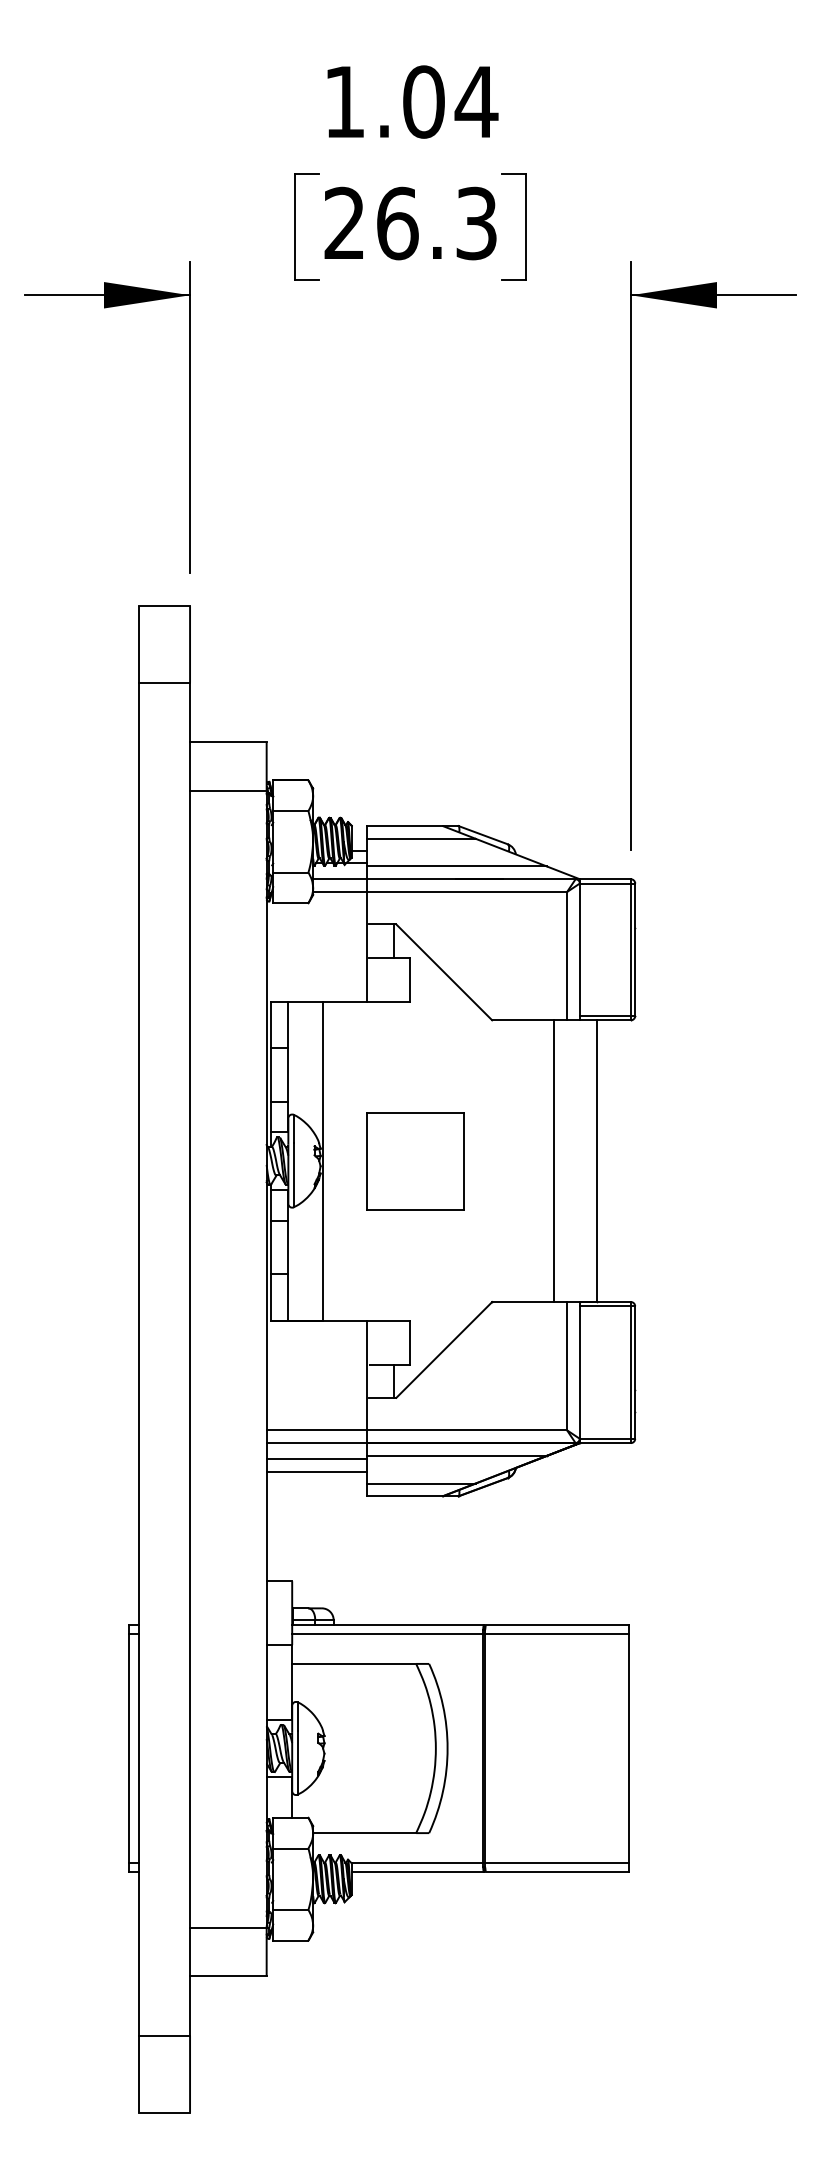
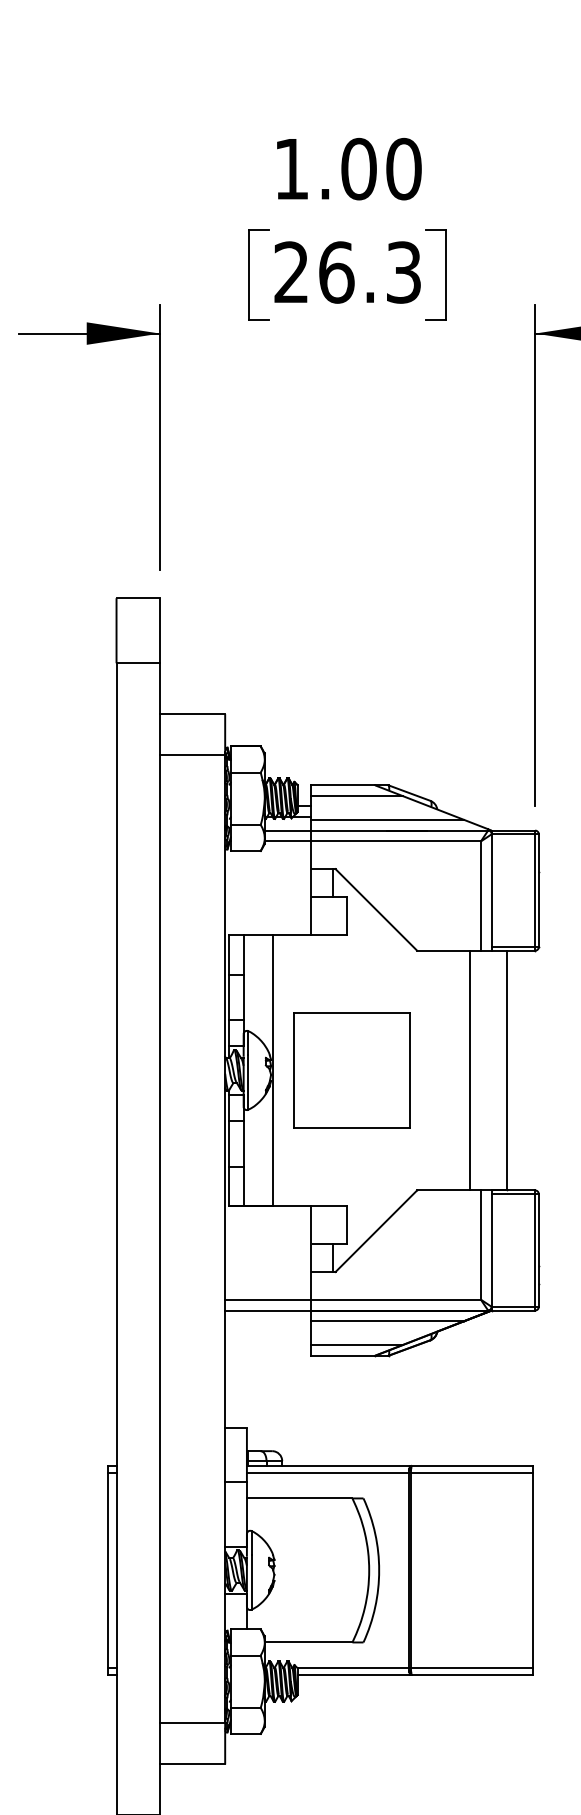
text: (476, 101) -> (403, 168), 1.04 -> 1.00
part: (415, 1161) -> (351, 1070), size x1.4
line: (316, 1459) -> (267, 1324), removed
line: (316, 1471) -> (267, 1334), removed

